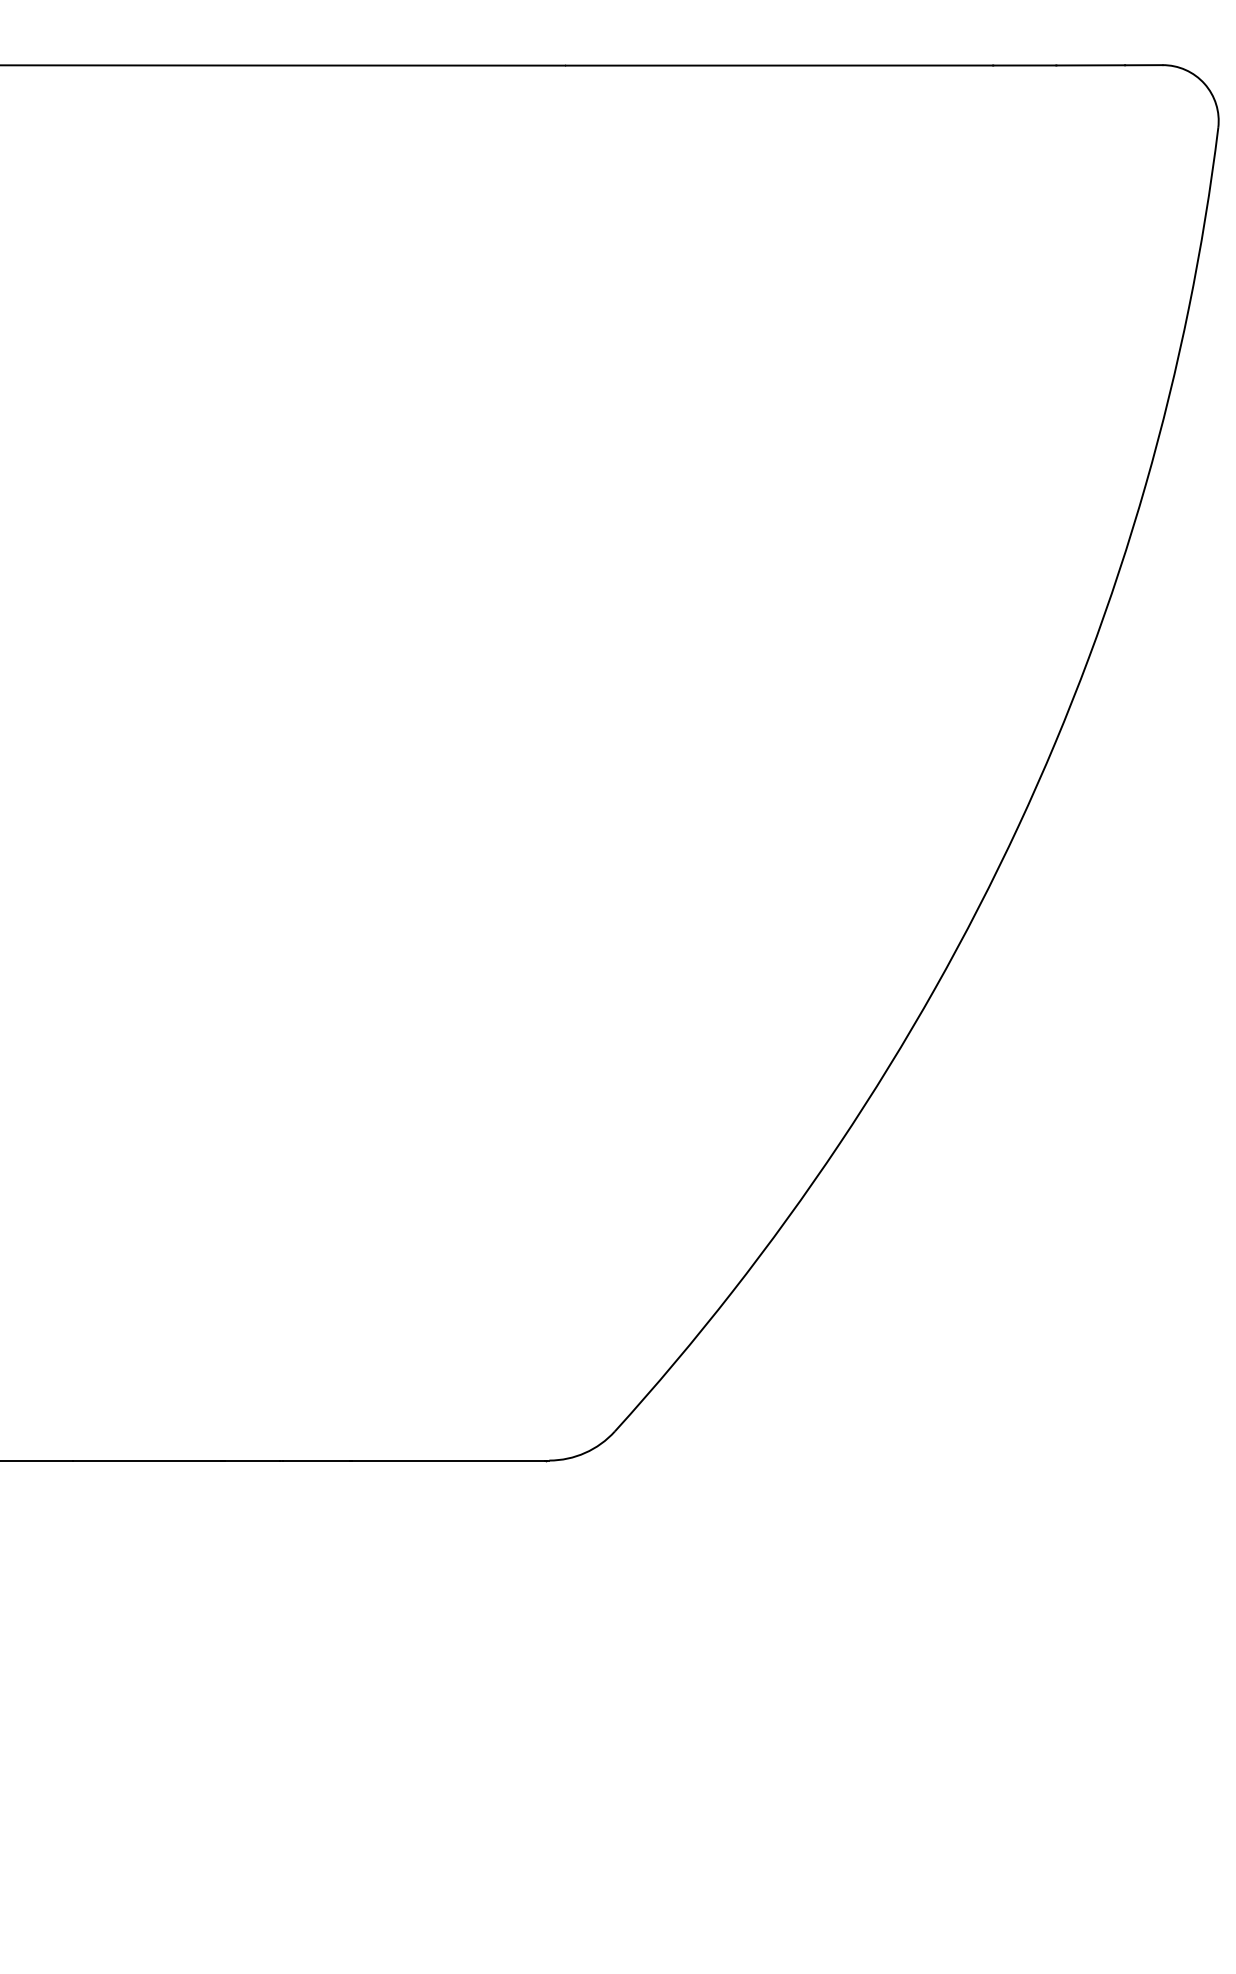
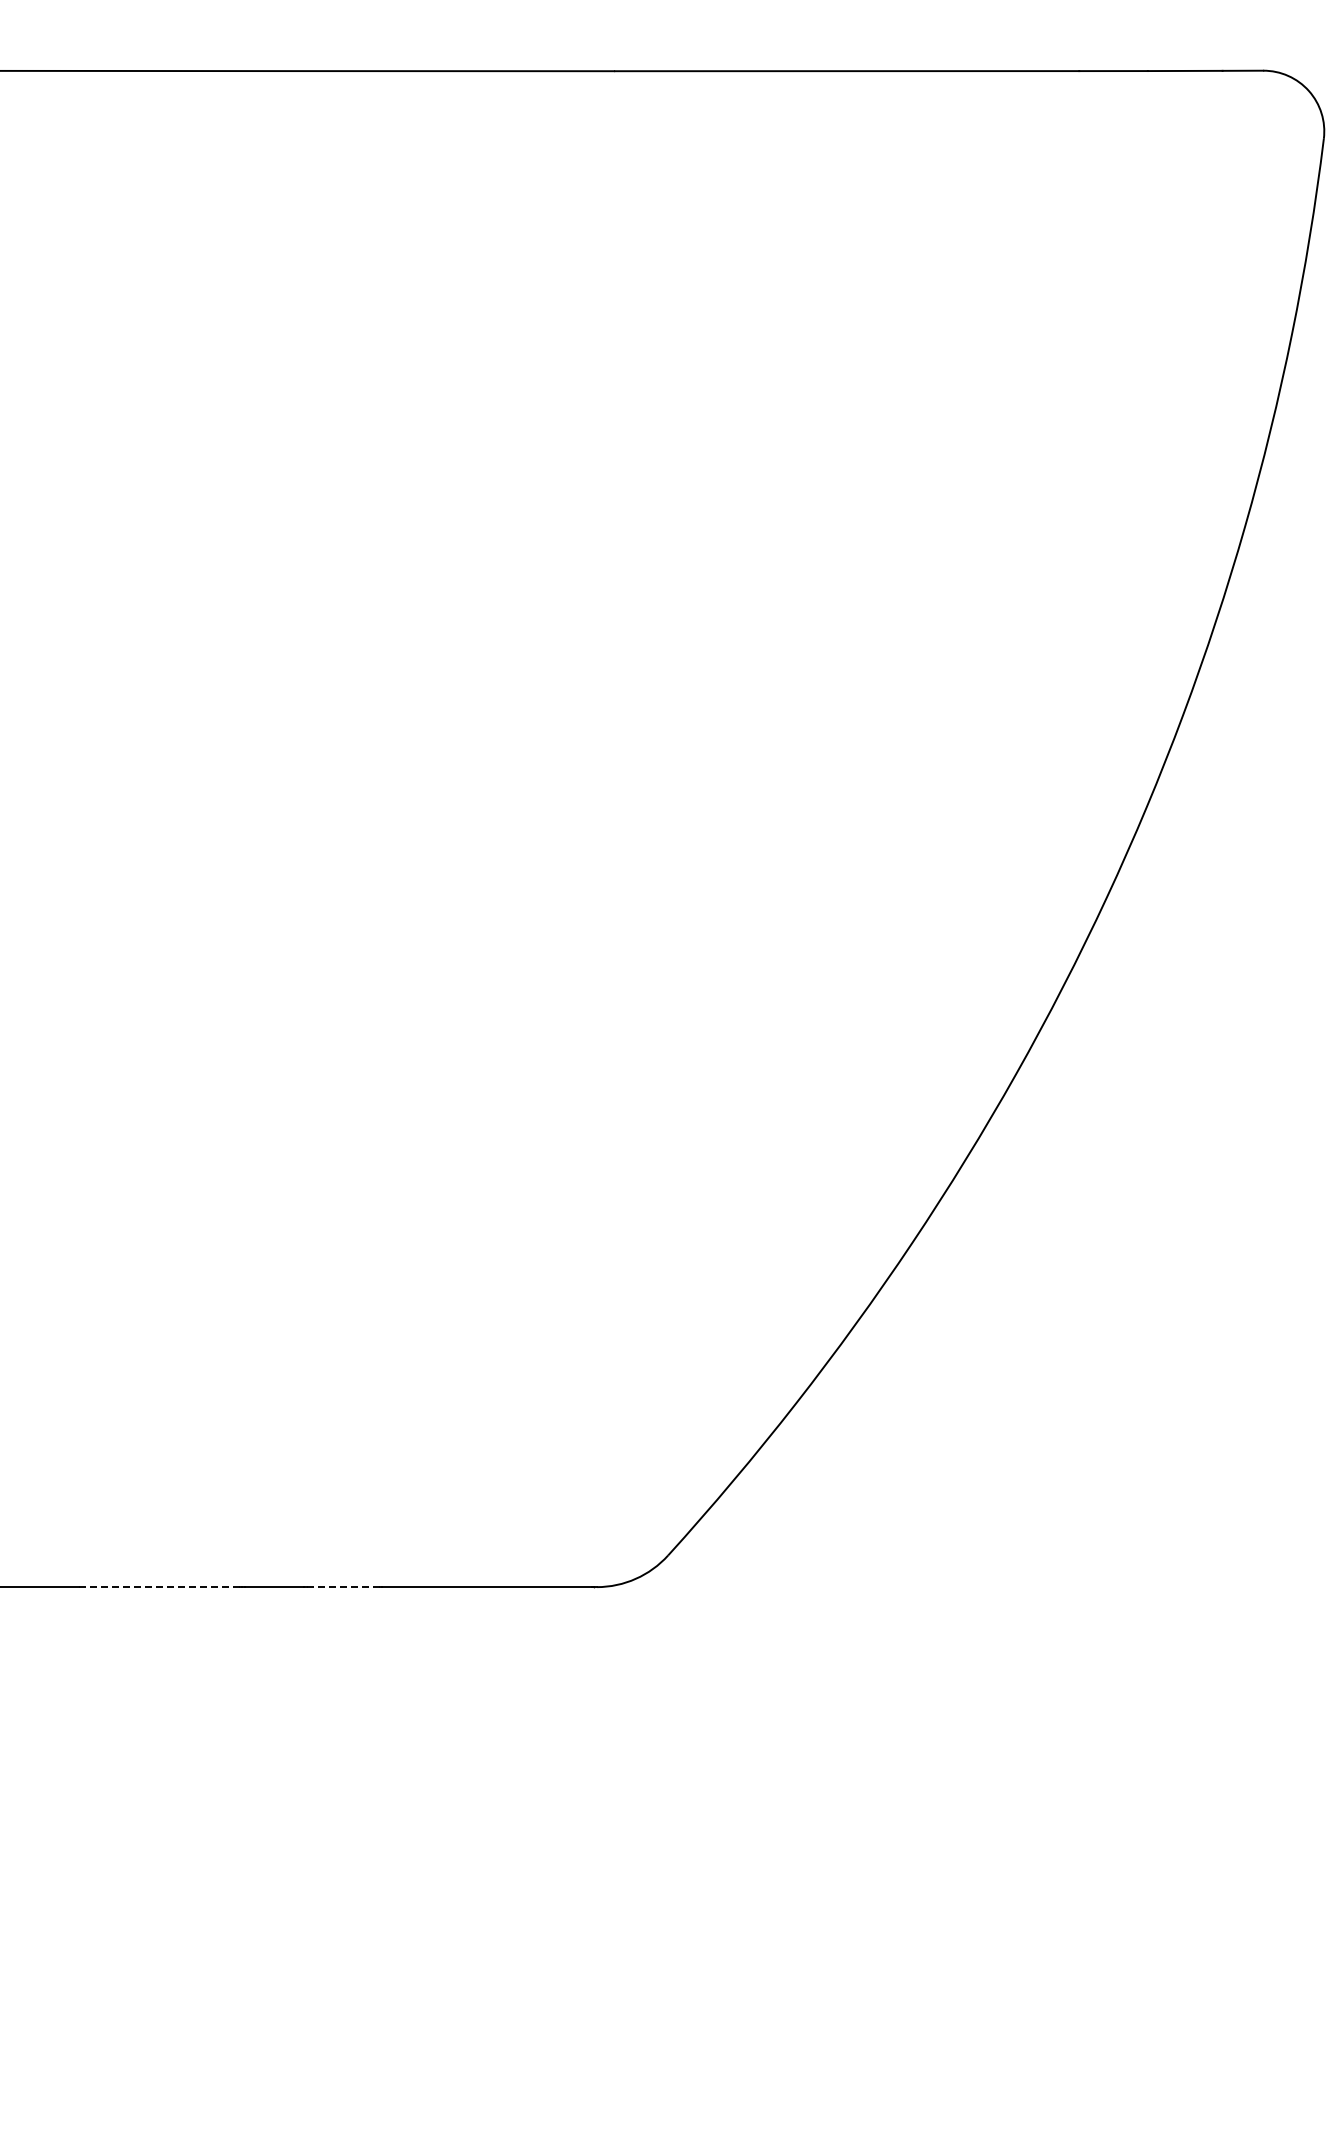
line: (147, 1460) -> (160, 1587), solid -> dashed
line: (317, 1460) -> (344, 1587), solid -> dashed

